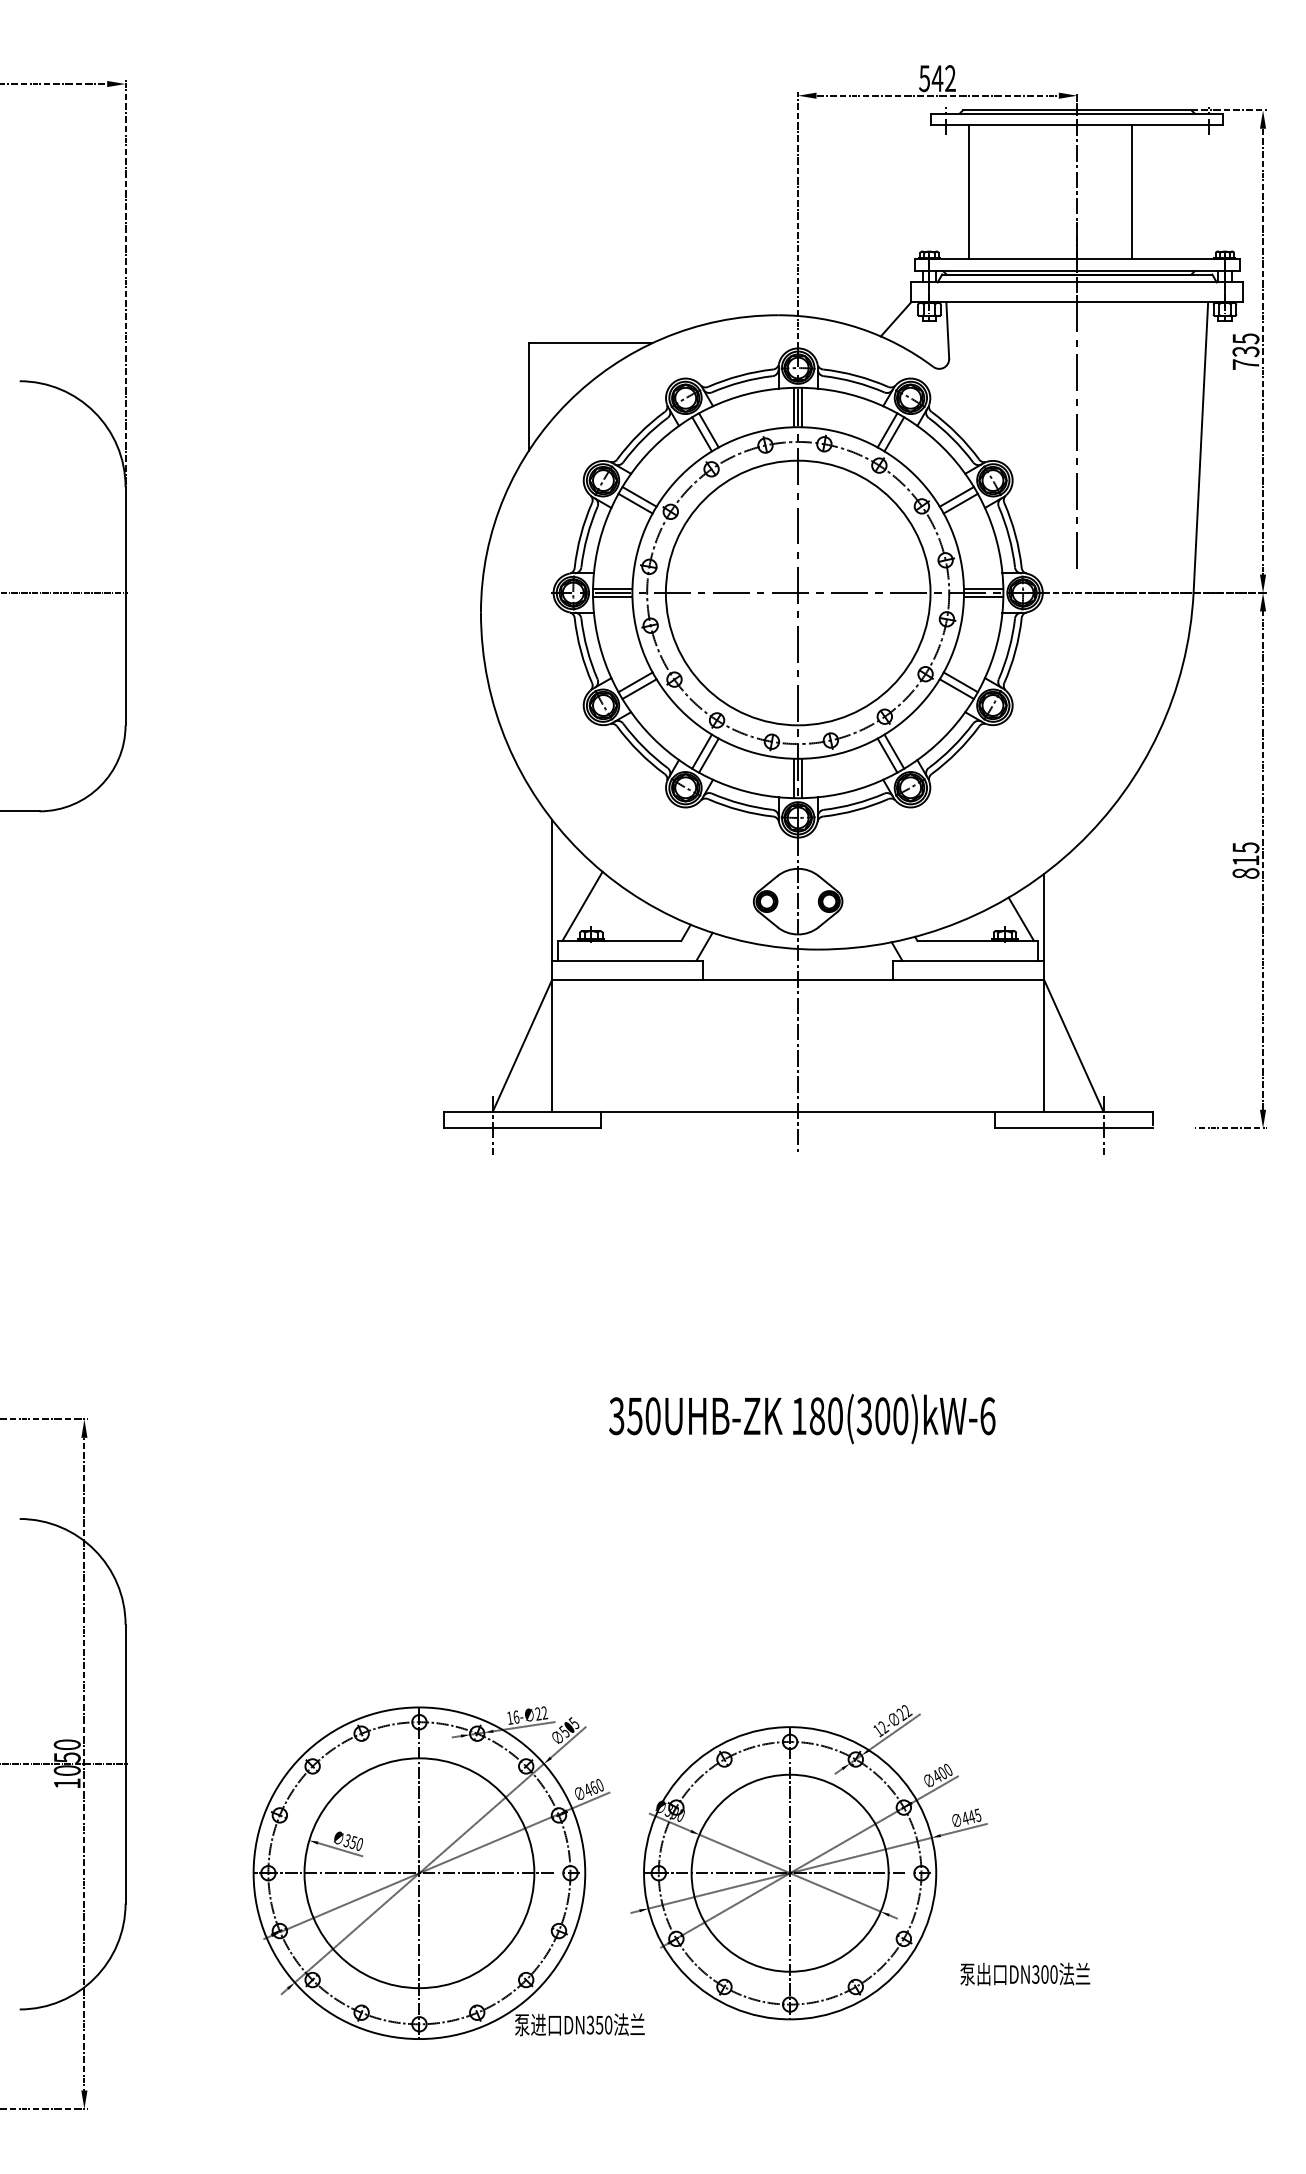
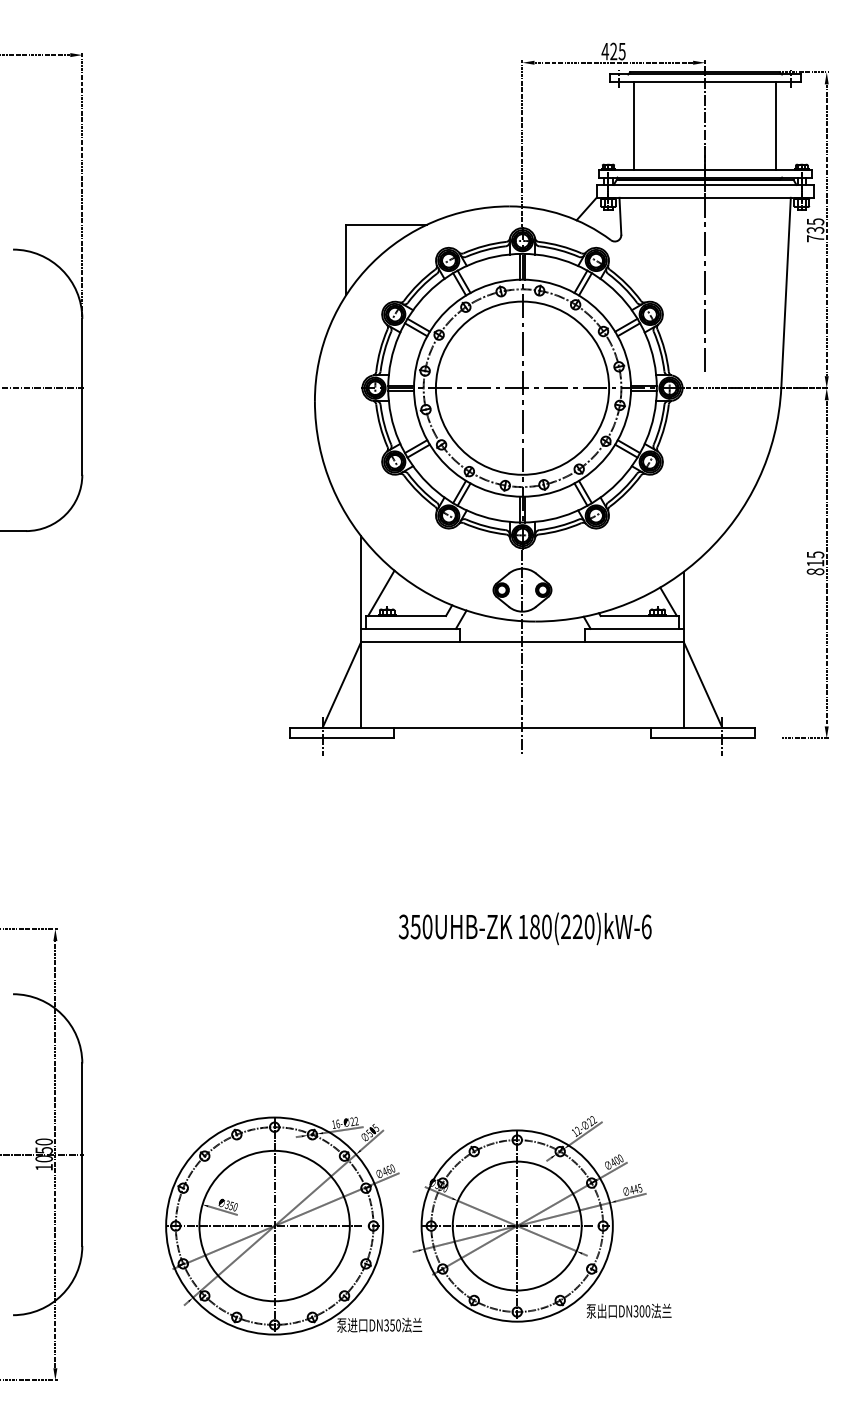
text: (937, 78) -> (613, 51), 542 -> 425
line: (1132, 191) -> (776, 125), moved
text: (873, 1415) -> (571, 926), 180(300)kW-6 -> 180(220)kW-6
text: (1024, 1973) -> (628, 1310), moved

